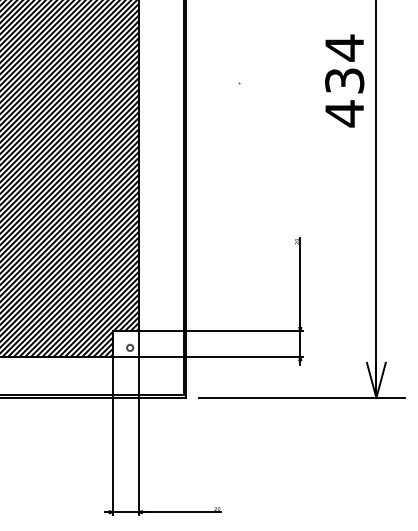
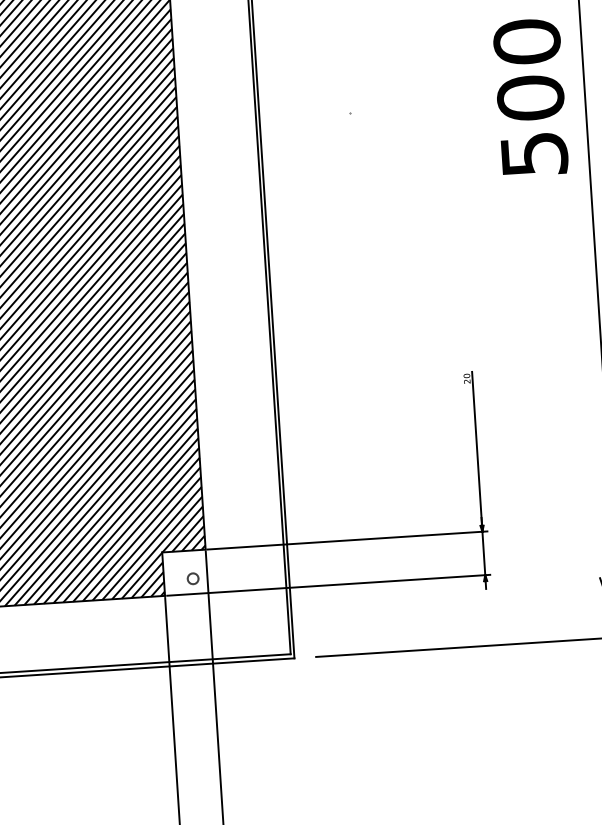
text: (344, 80) -> (530, 97), 434 -> 500

